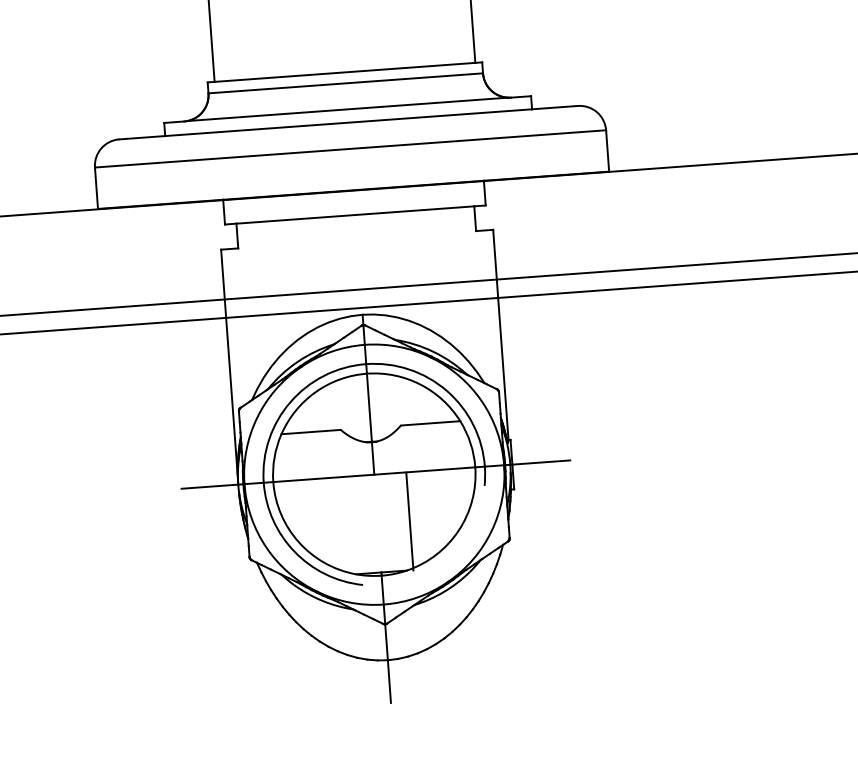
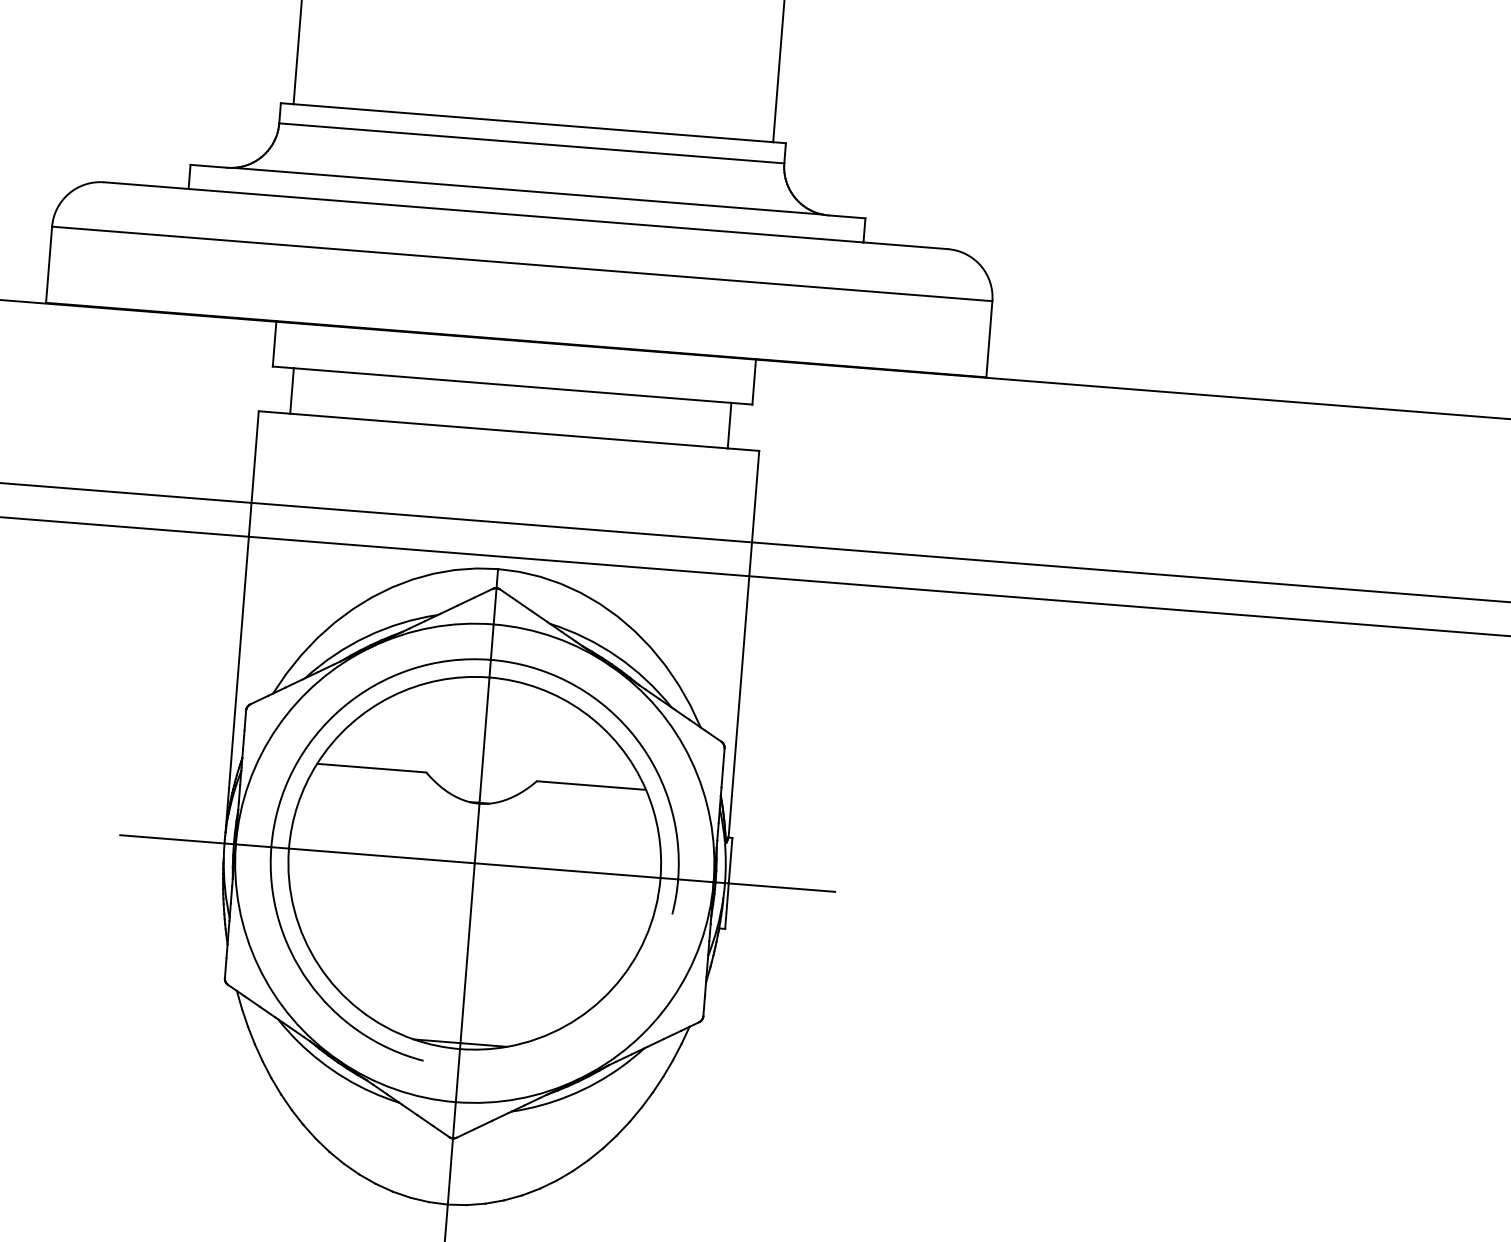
line: (357, 239) -> (509, 430), added
line: (409, 521) -> (466, 952), moved

